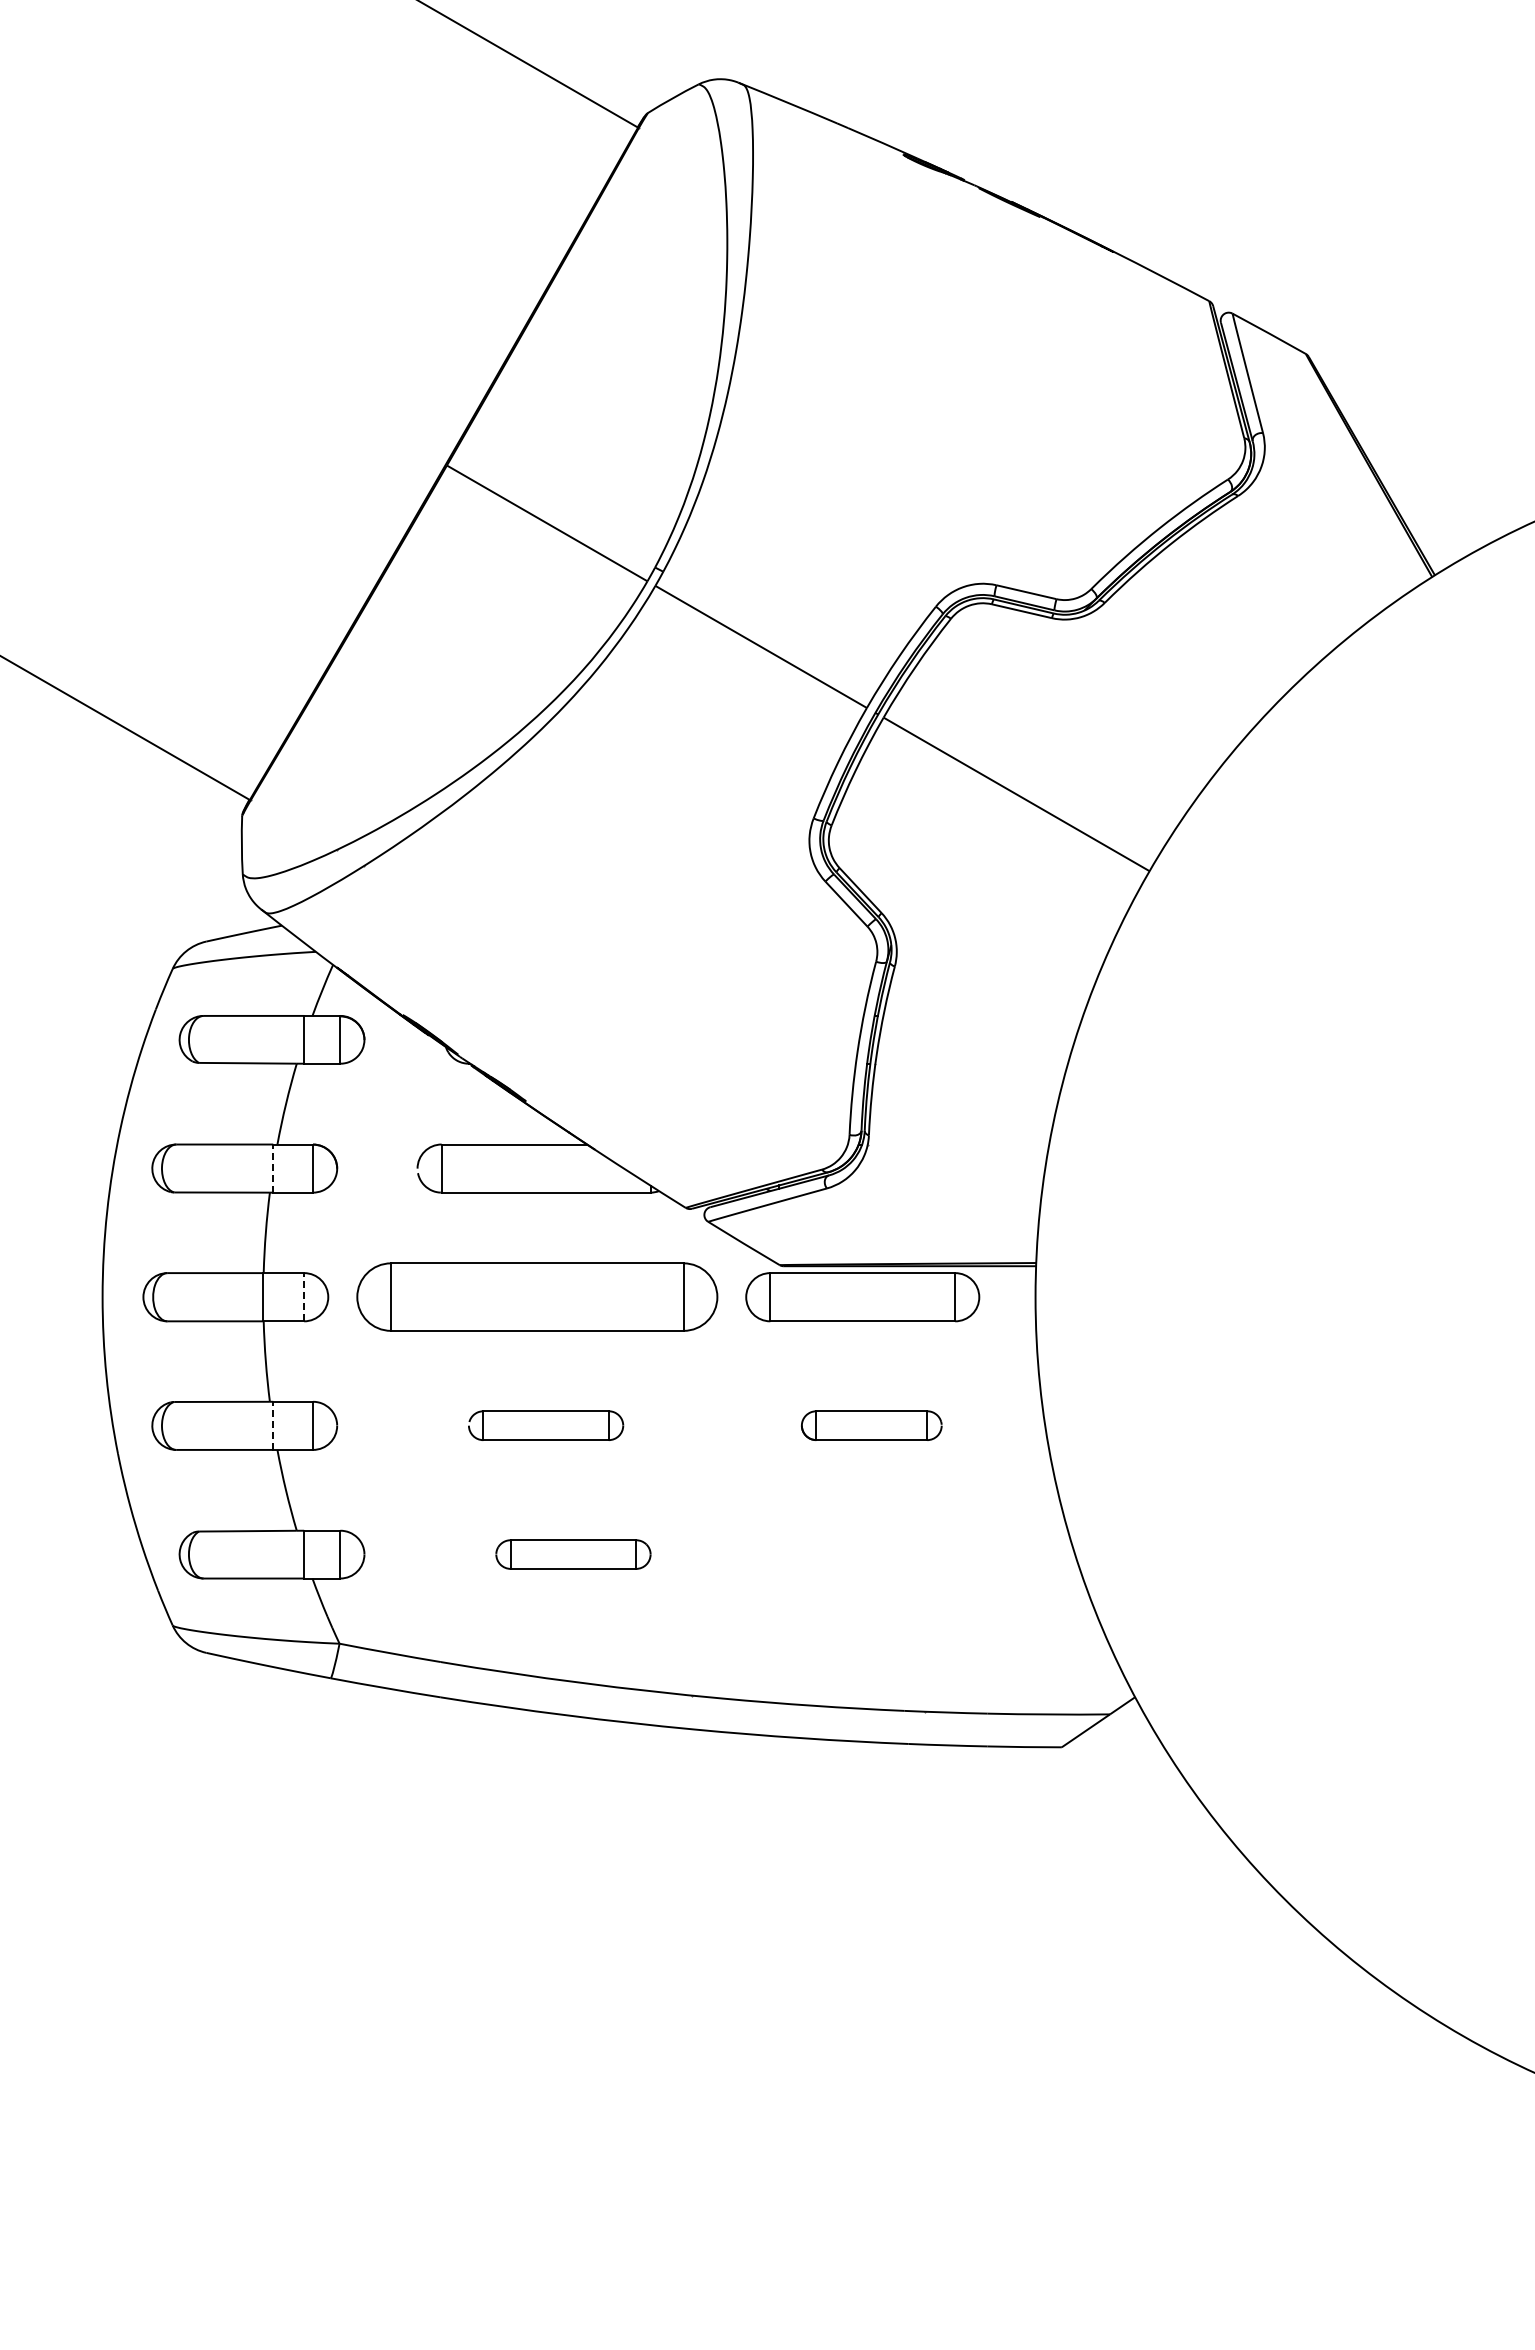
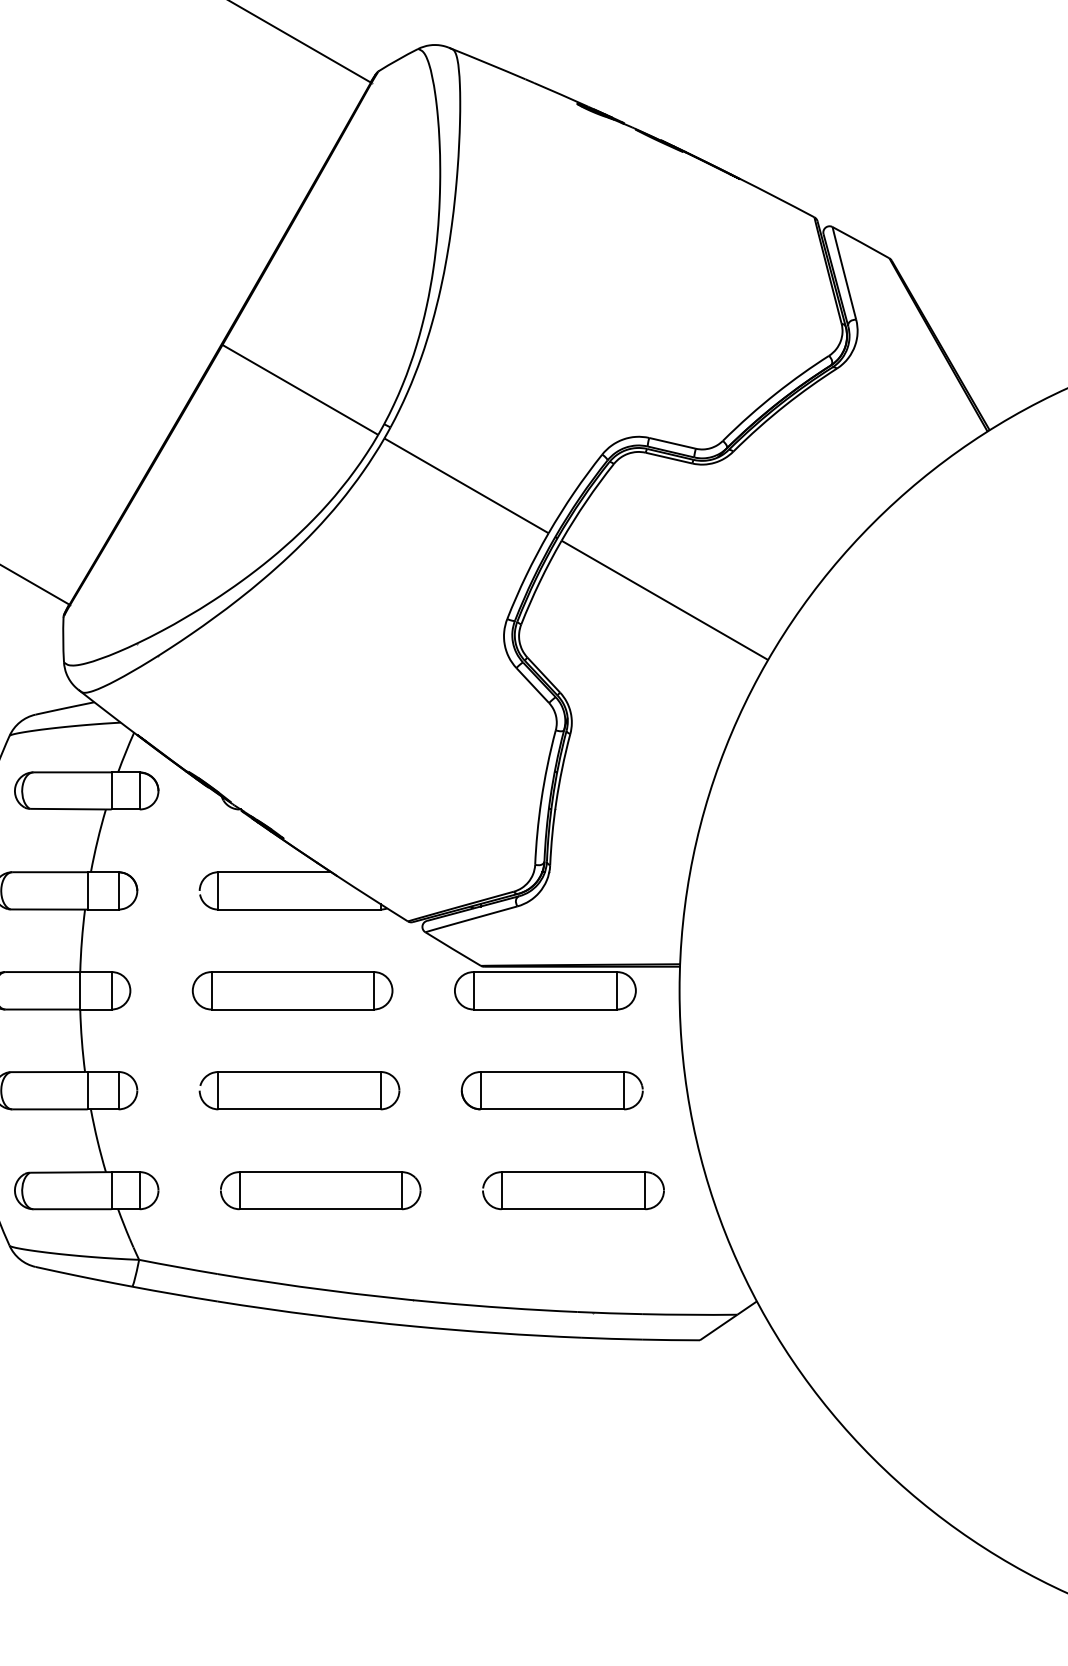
line: (273, 1168) -> (87, 890), dashed -> solid
line: (304, 1296) -> (111, 990), dashed -> solid
part: (536, 1297) -> (292, 991), size x0.71
line: (273, 1425) -> (87, 1090), dashed -> solid
part: (545, 1425) -> (299, 1090), size x1.67
part: (871, 1425) -> (552, 1090), size x1.67
part: (573, 1554) -> (320, 1190), size x1.67
part: (898, 1554) -> (573, 1190), added

